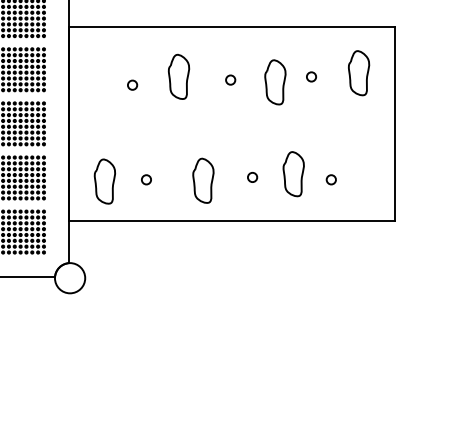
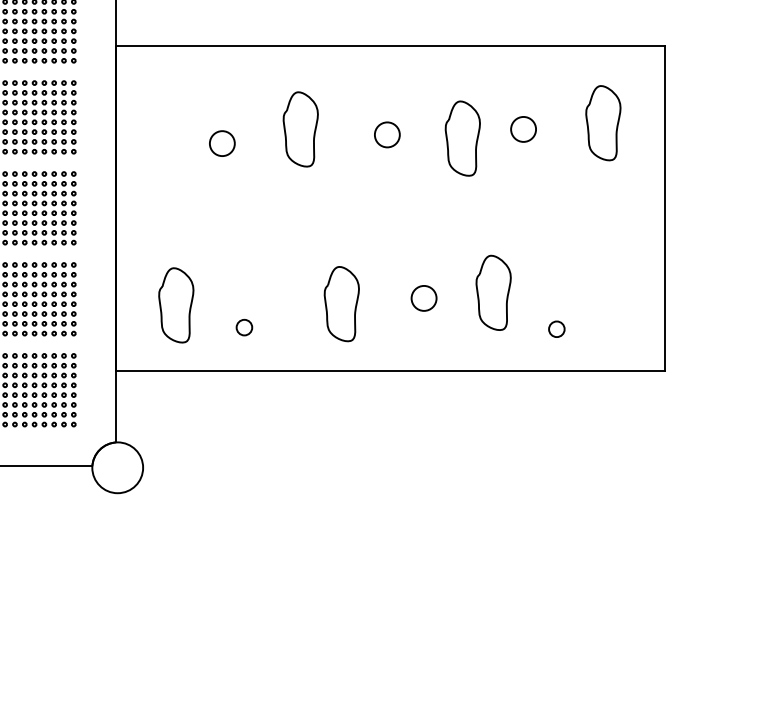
circle: (311, 76) -> (523, 128), size x1.6
circle: (230, 79) -> (387, 133), size x1.6
circle: (132, 84) -> (222, 142), size x1.6
circle: (252, 177) -> (424, 298), size x1.6
circle: (146, 179) -> (244, 327), moved
circle: (330, 179) -> (555, 328), moved

